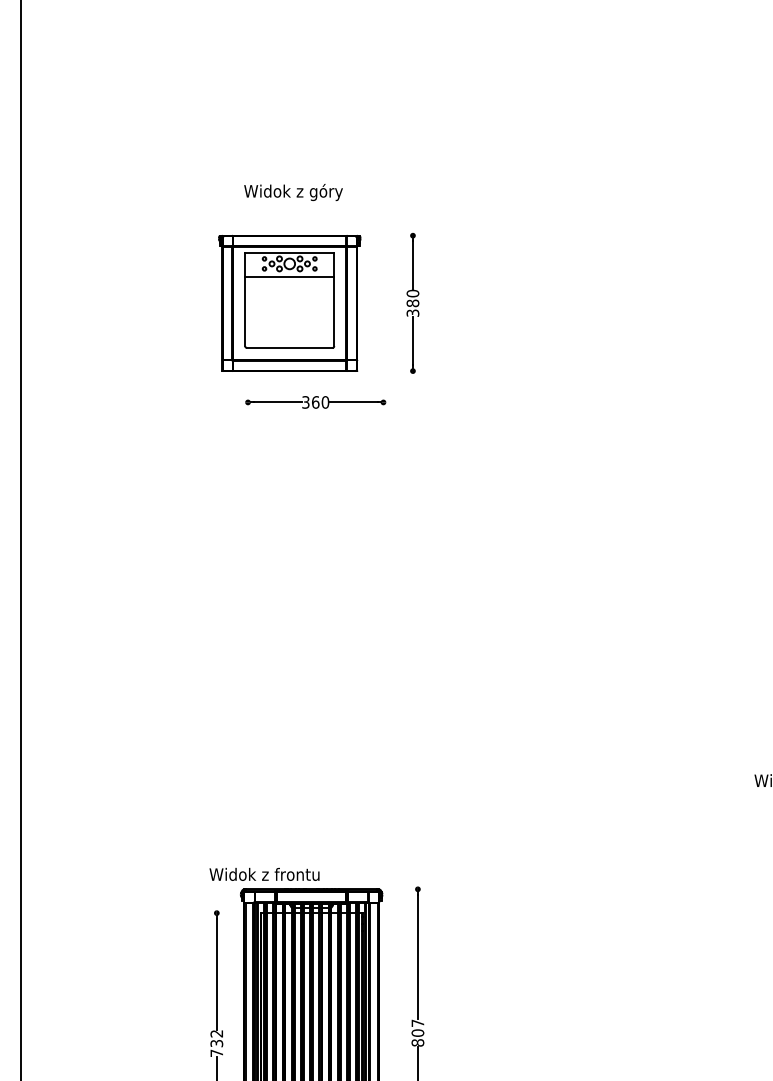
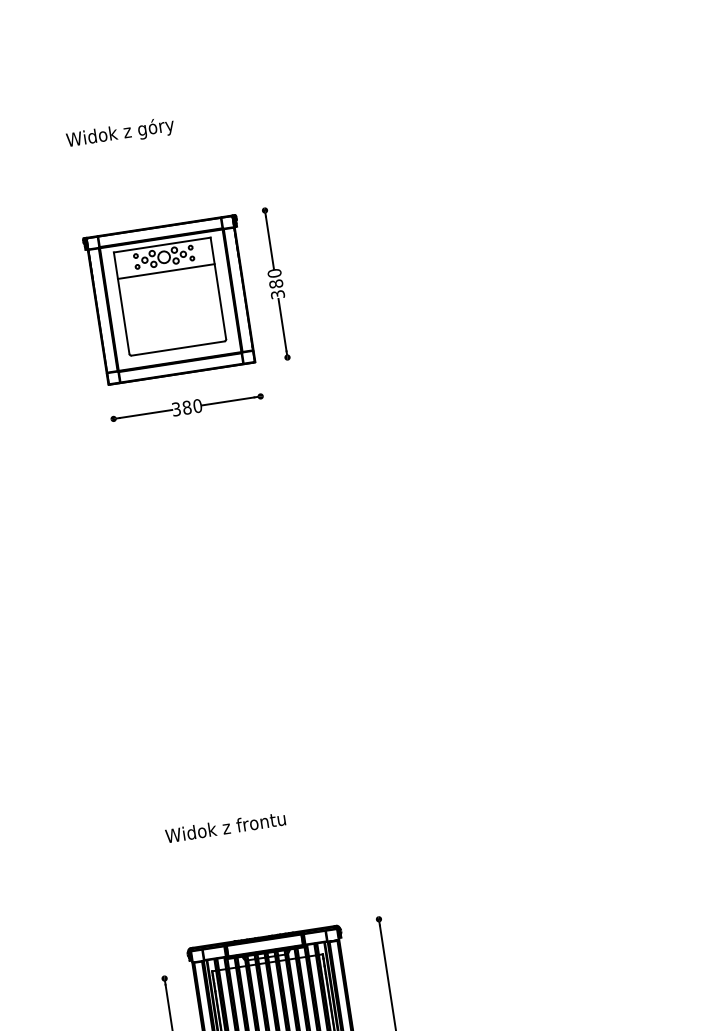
text: (293, 192) -> (120, 133), moved
part: (289, 302) -> (170, 299), moved
text: (315, 402) -> (186, 407), 360 -> 380
text: (264, 873) -> (225, 826), moved

